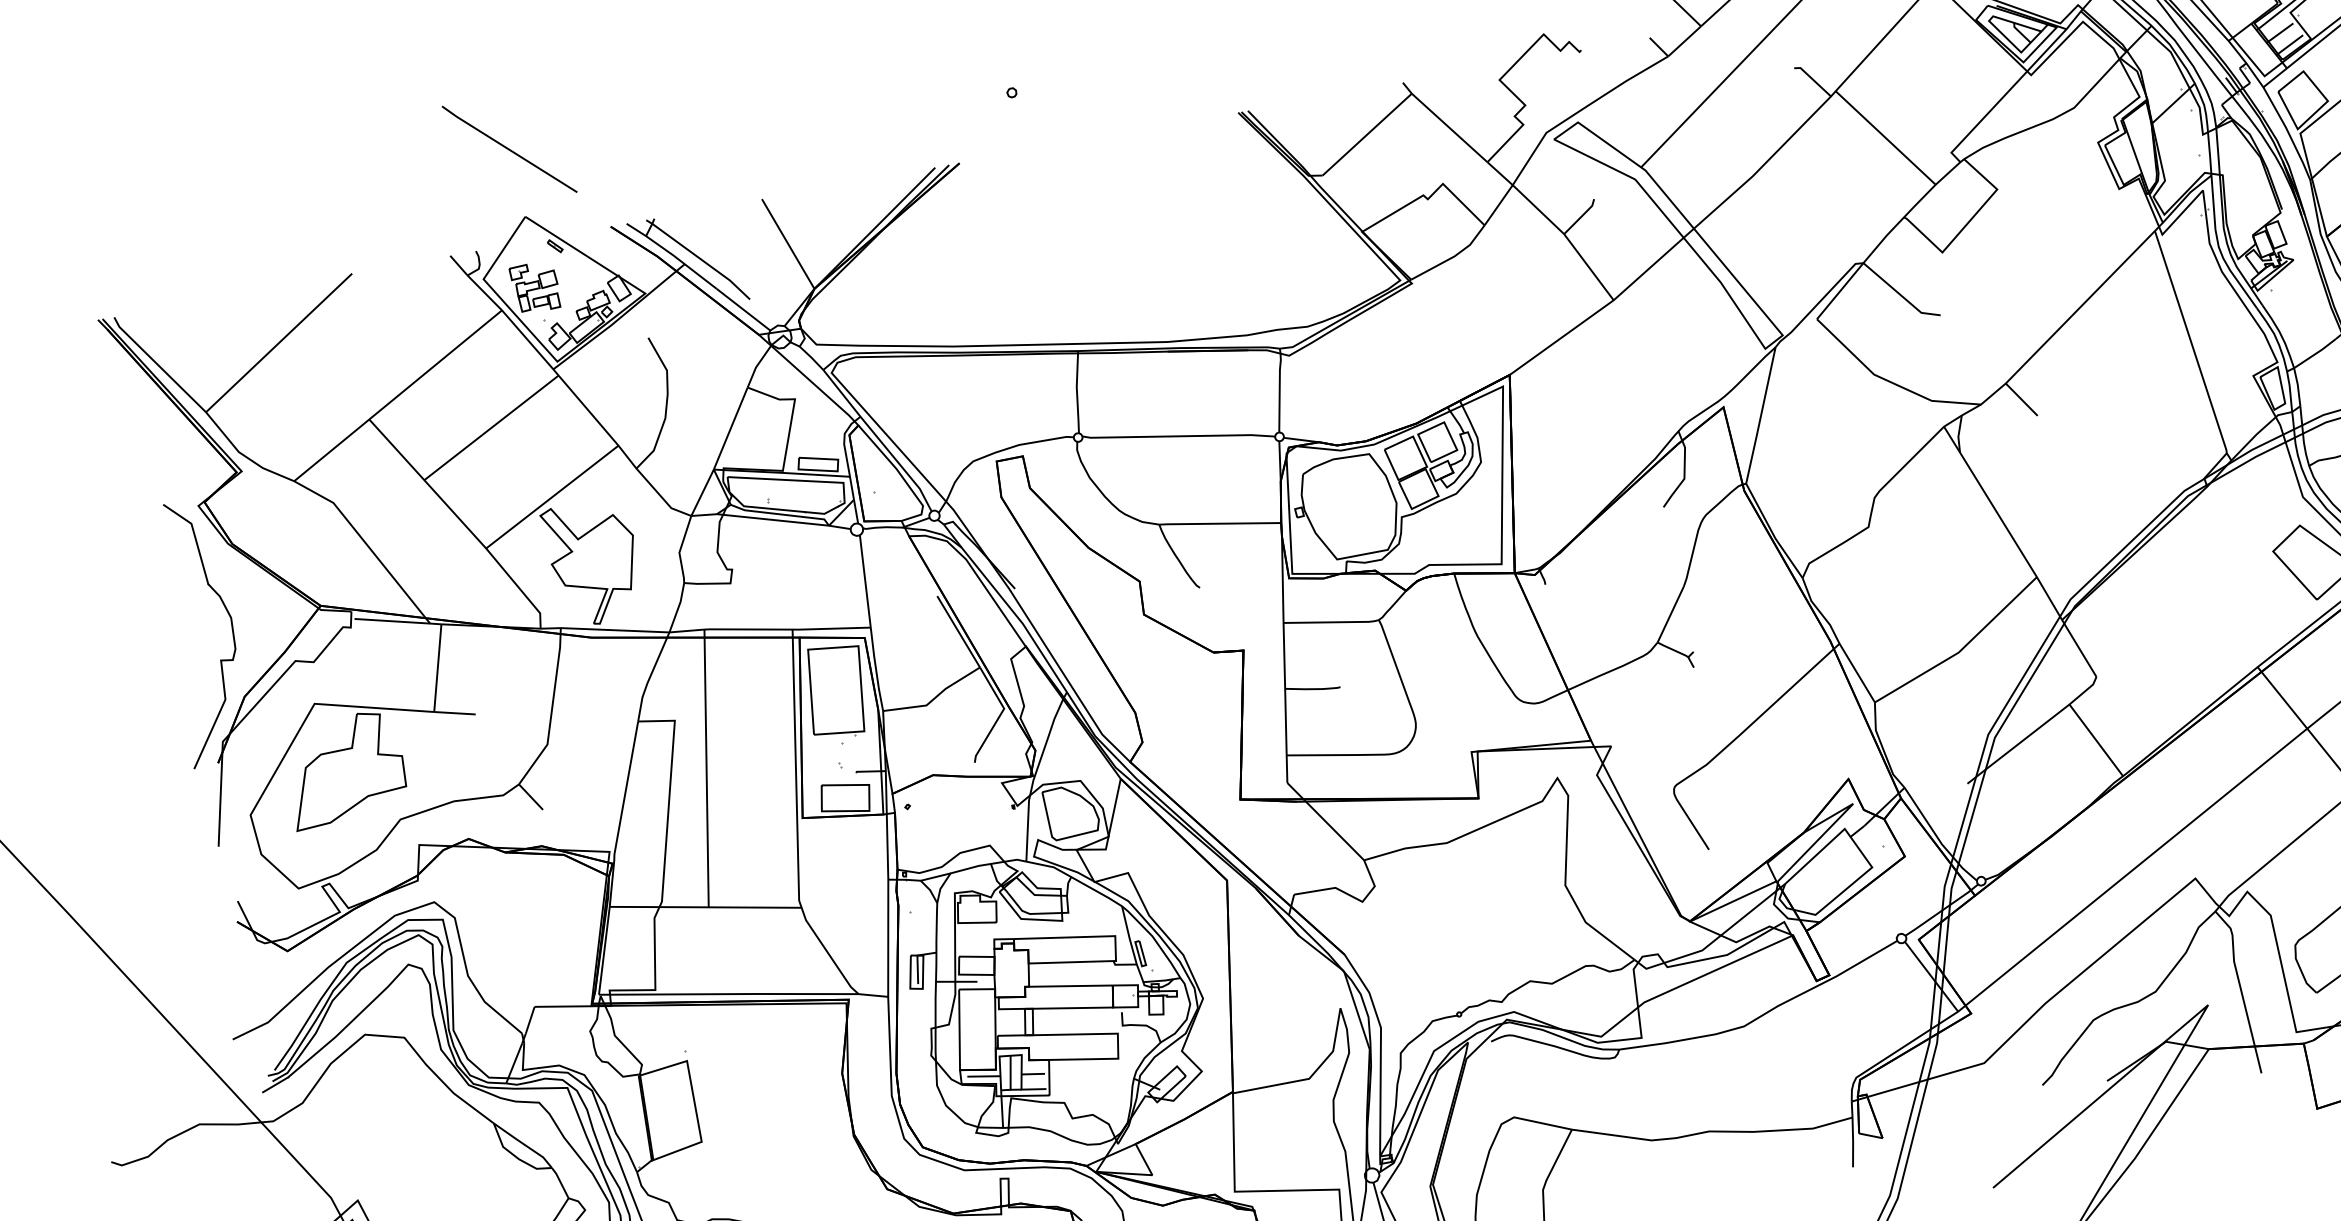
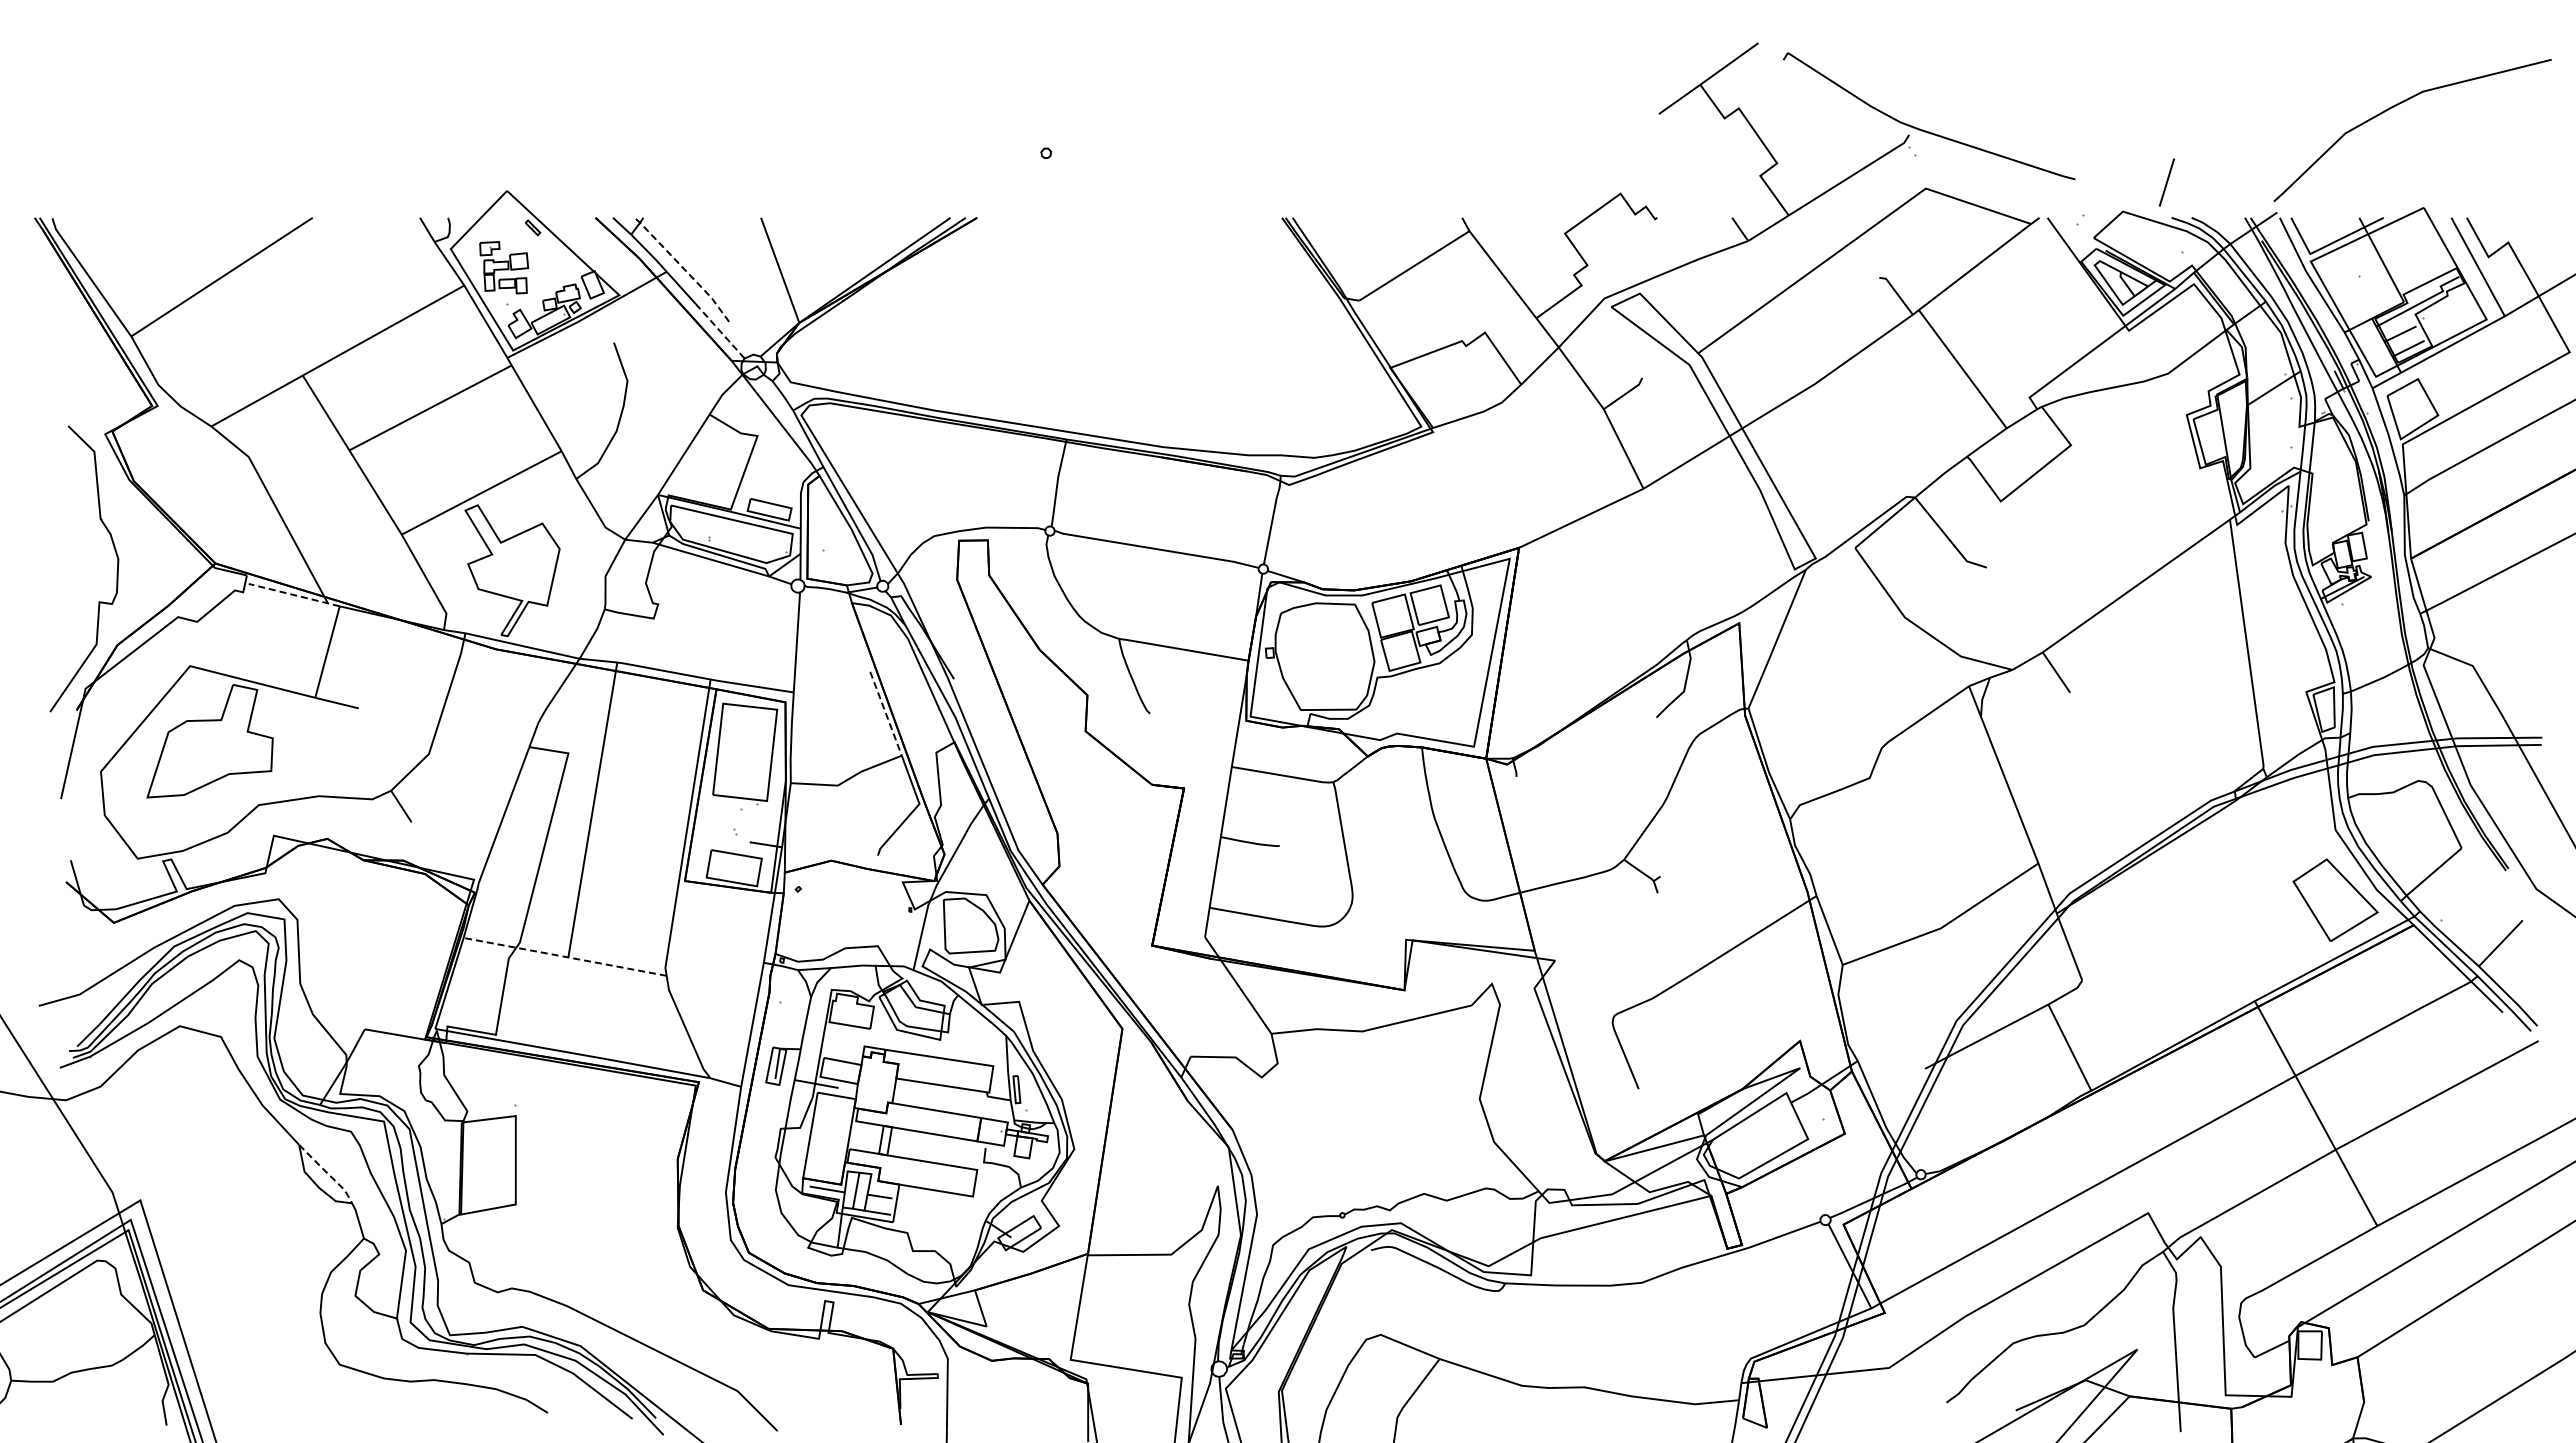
line: (509, 149) -> (503, 116), removed
line: (699, 258) -> (683, 268), solid -> dashed
line: (743, 310) -> (720, 332), solid -> dashed
line: (399, 621) -> (295, 595), solid -> dashed
line: (959, 631) -> (886, 713), solid -> dashed
line: (705, 906) -> (565, 956), solid -> dashed
line: (524, 1144) -> (327, 1173), solid -> dashed

